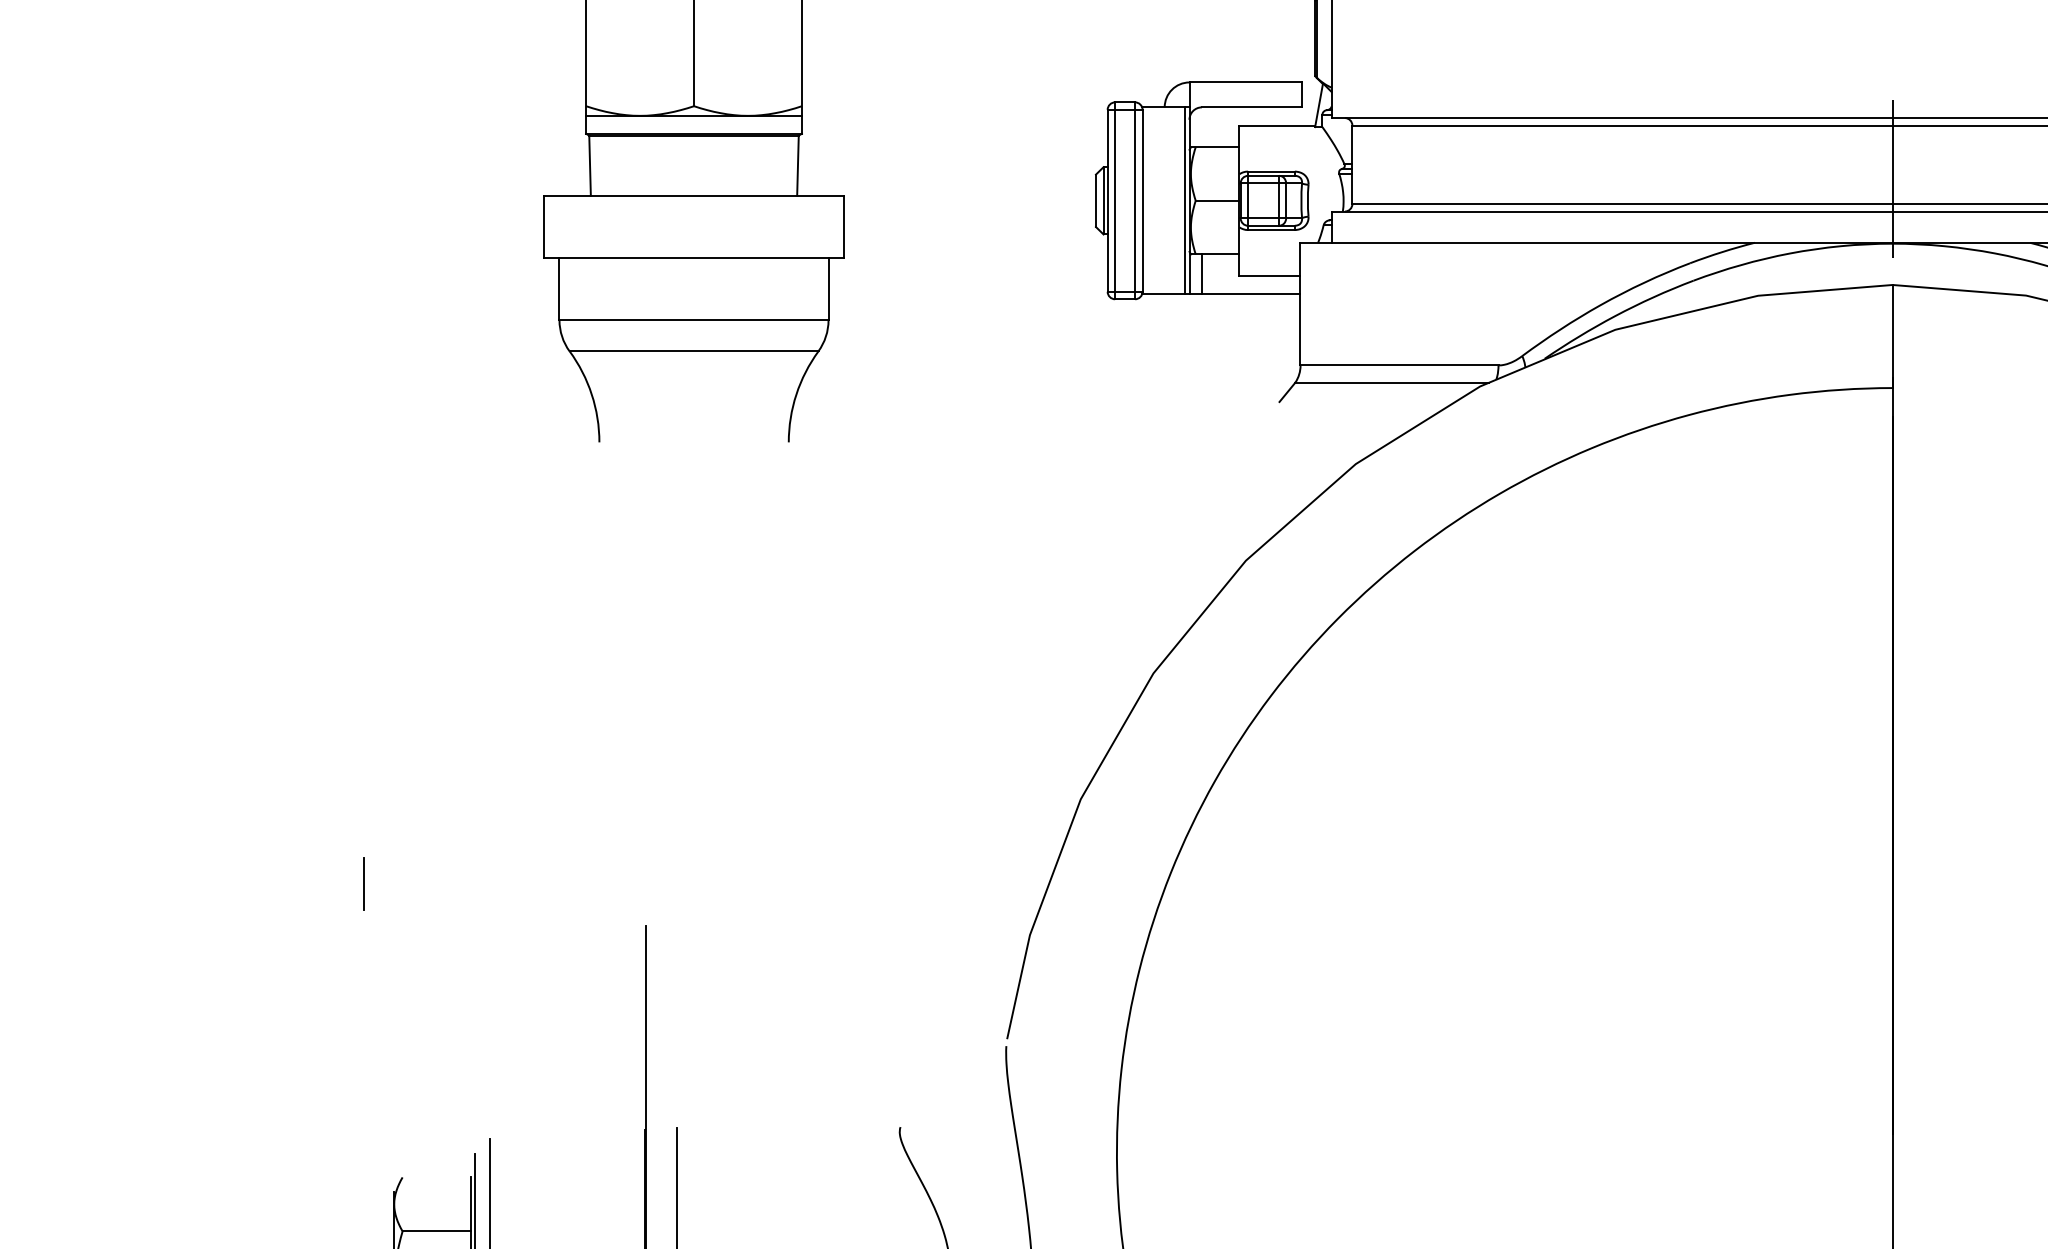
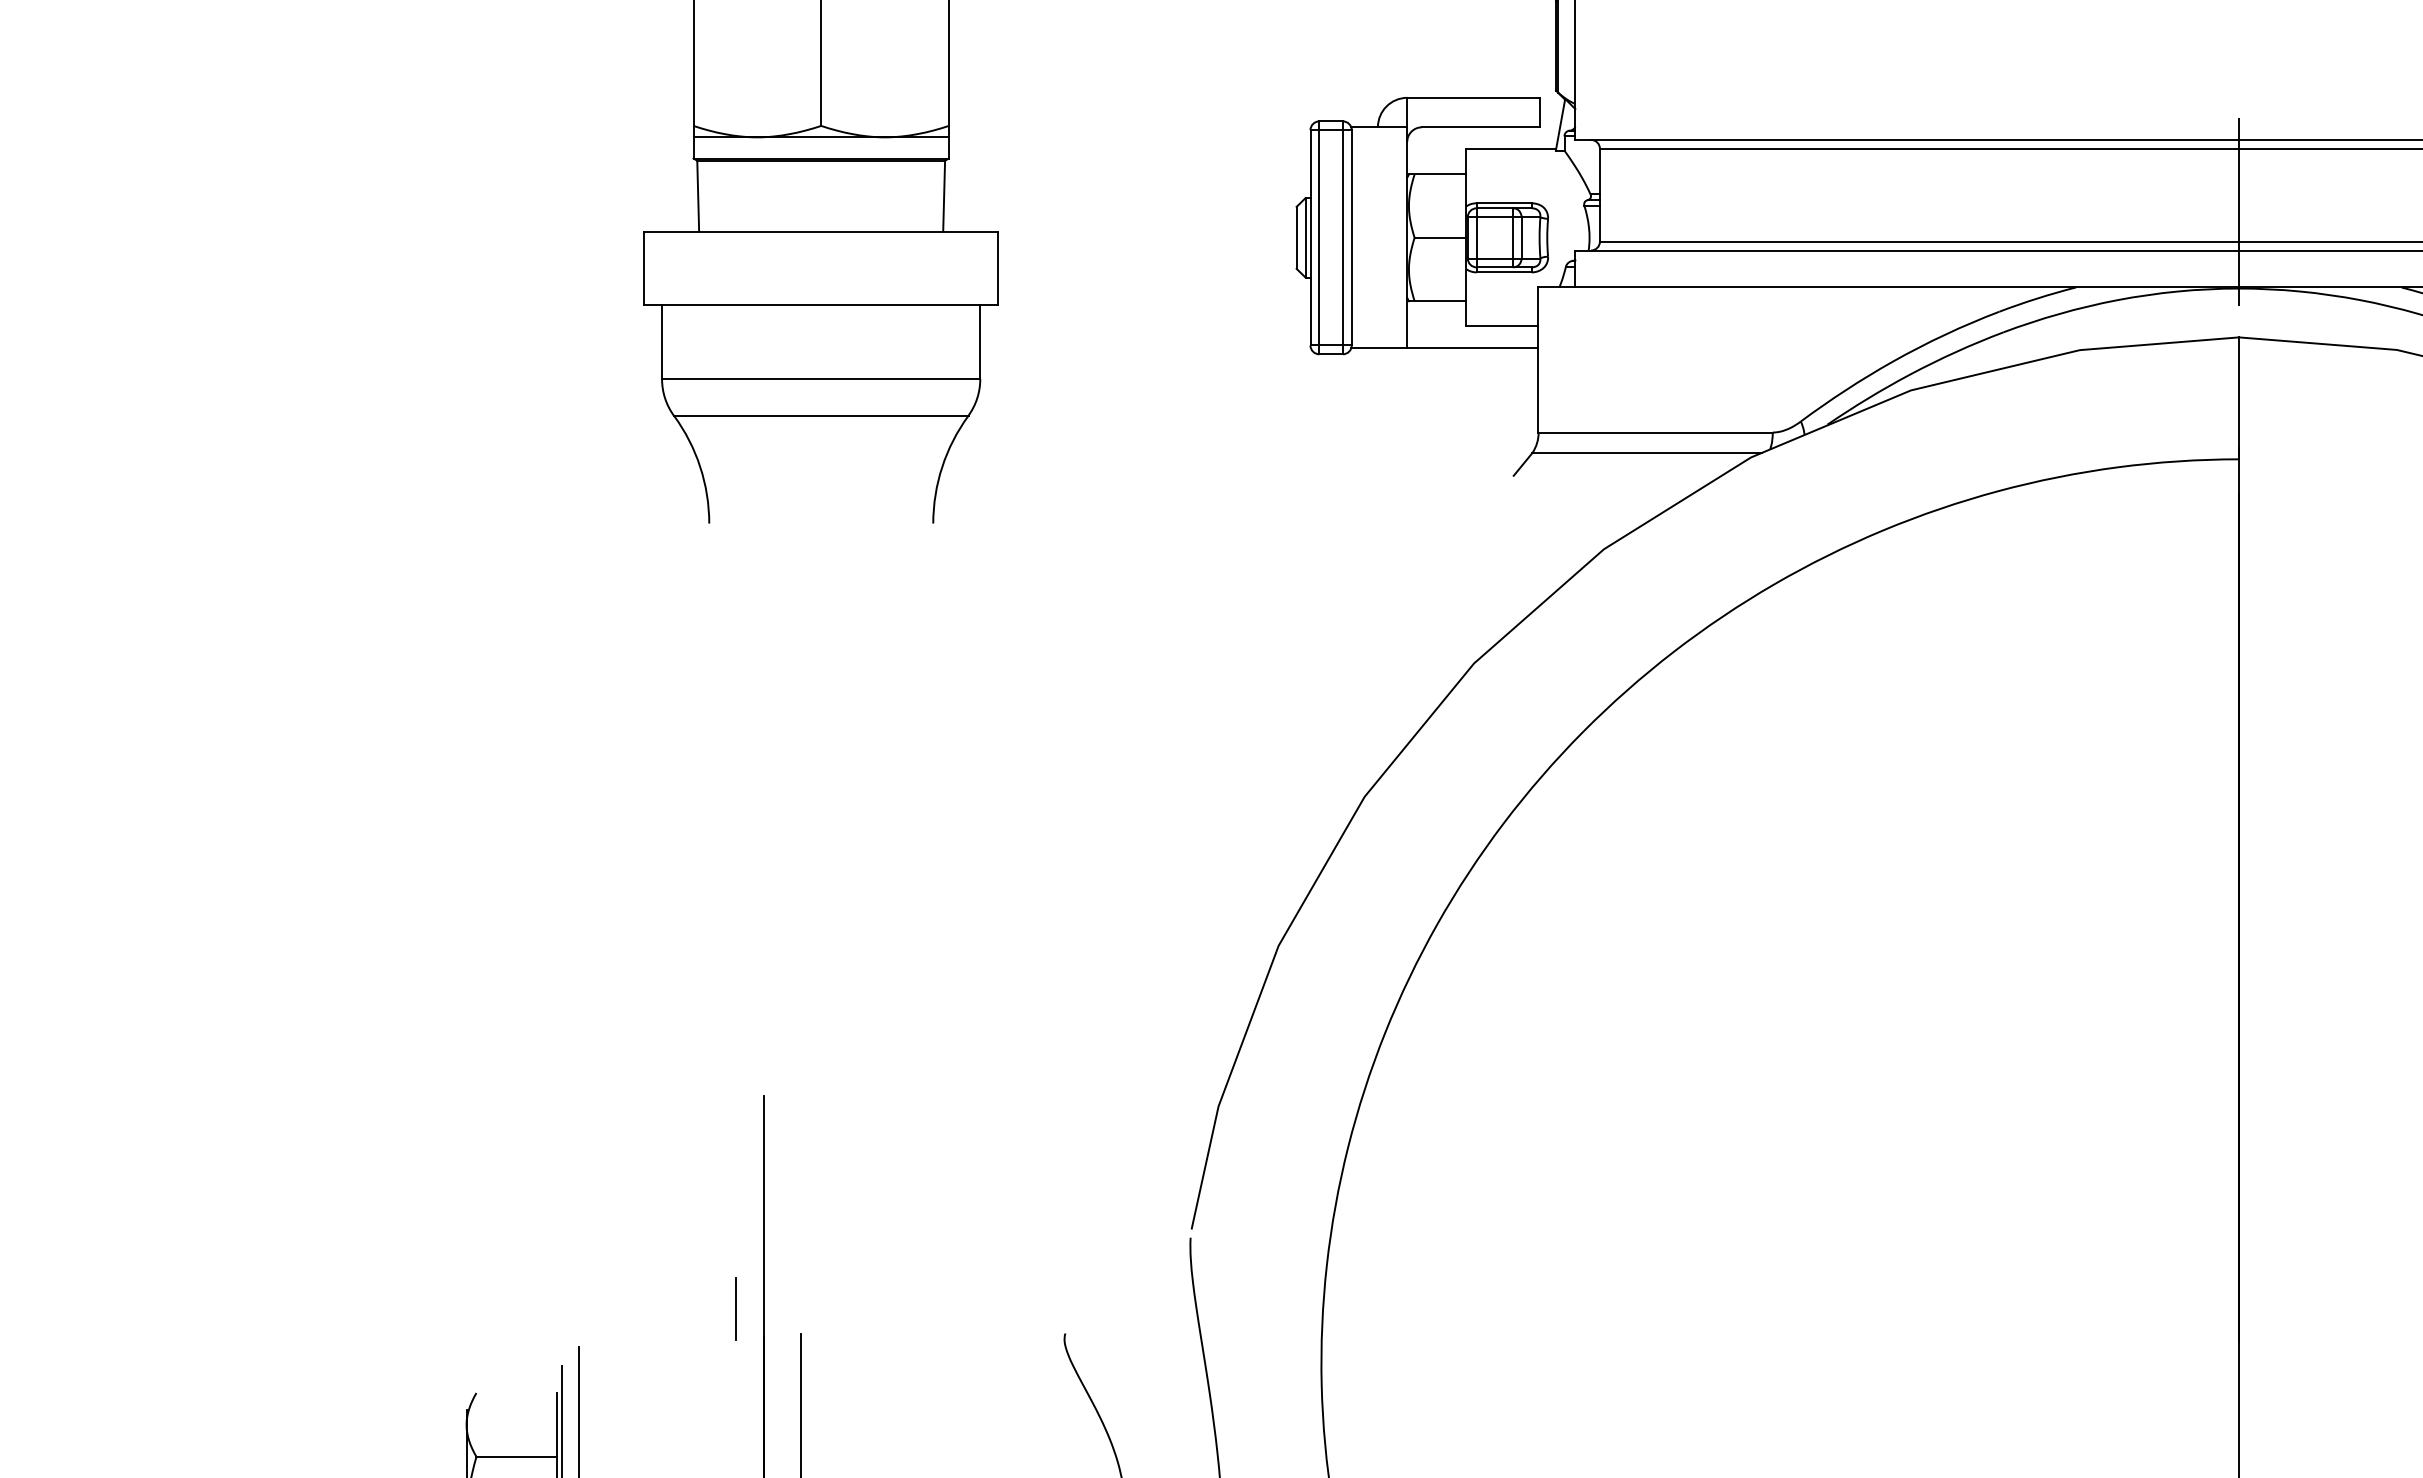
line: (1184, 200) -> (1401, 237), removed
line: (1201, 274) -> (1421, 324), removed
line: (363, 883) -> (735, 1308), moved

